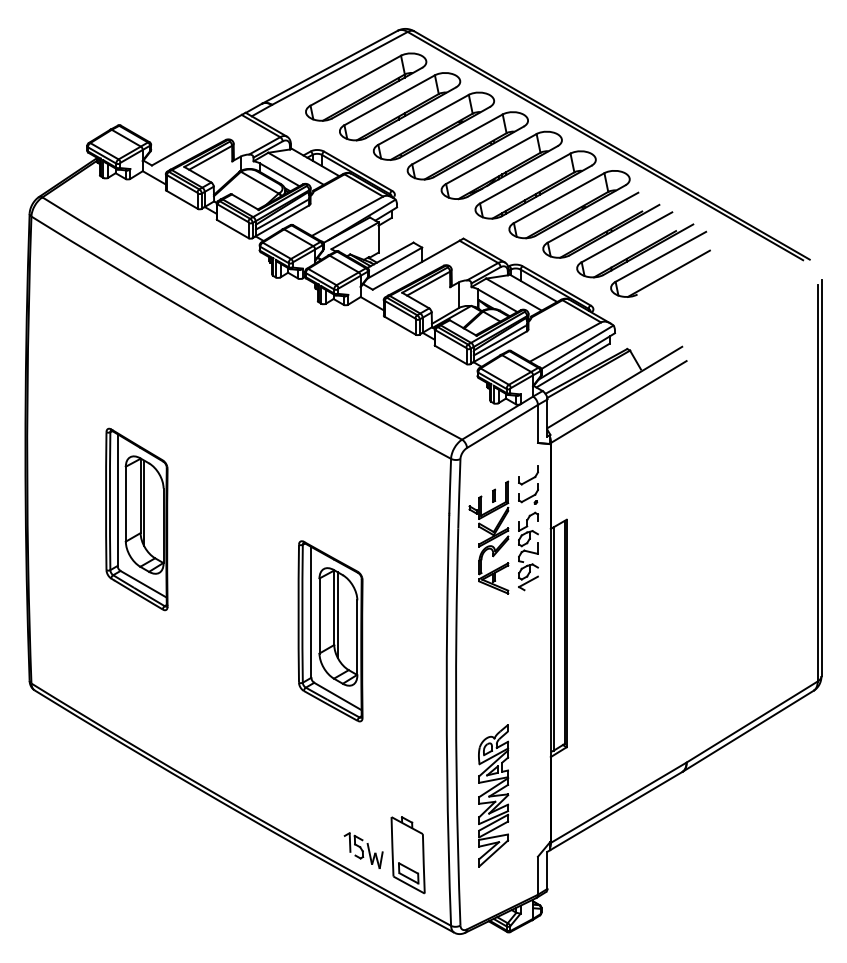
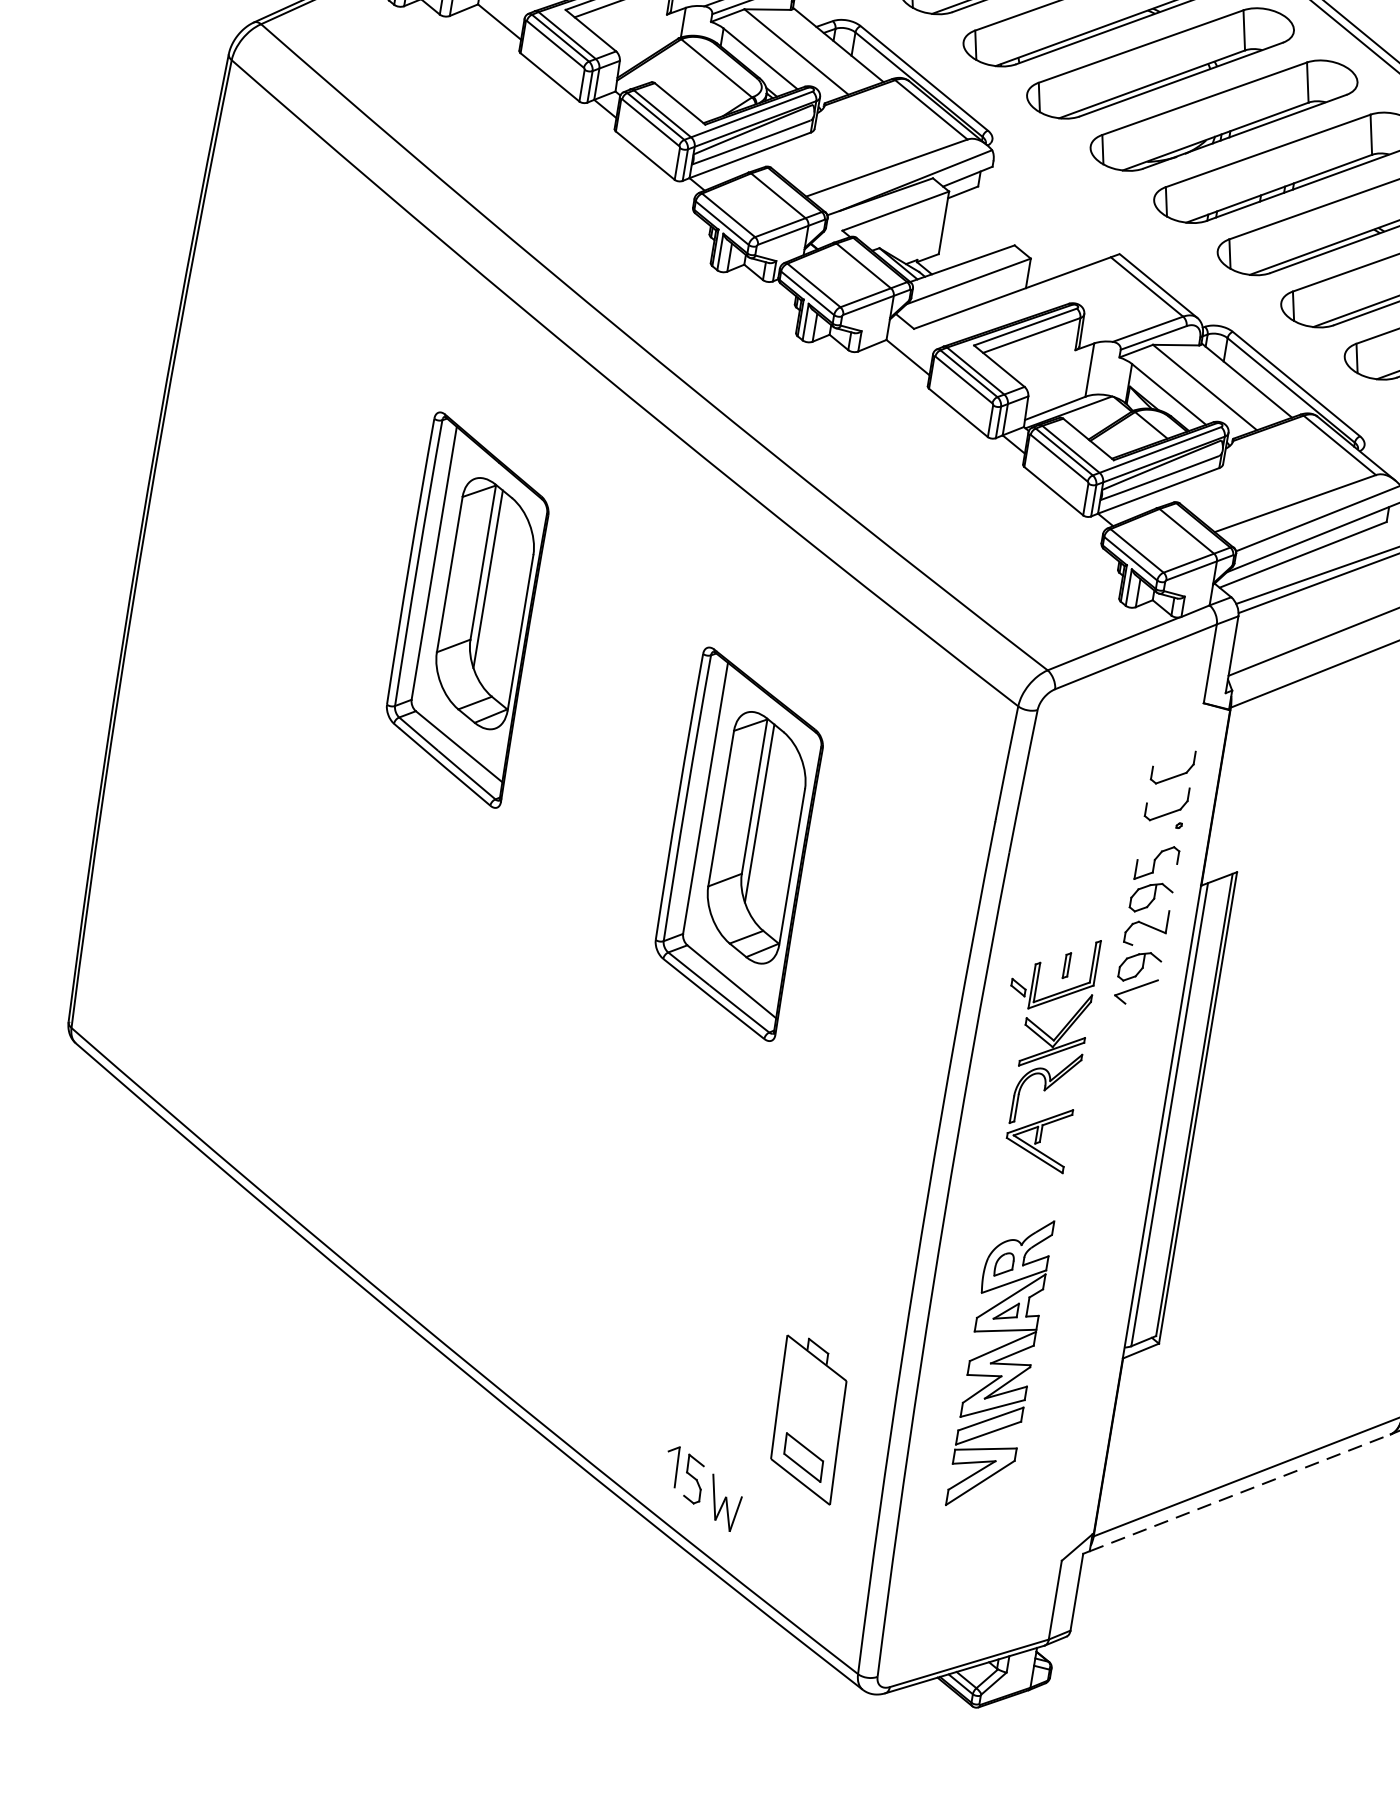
part: (136, 519) -> (466, 609), moved
part: (488, 537) -> (1041, 1050), moved
part: (330, 631) -> (738, 844), moved
part: (493, 795) -> (999, 1362), moved
line: (616, 811) -> (1240, 1493), solid -> dashed
part: (407, 855) -> (807, 1420), moved

